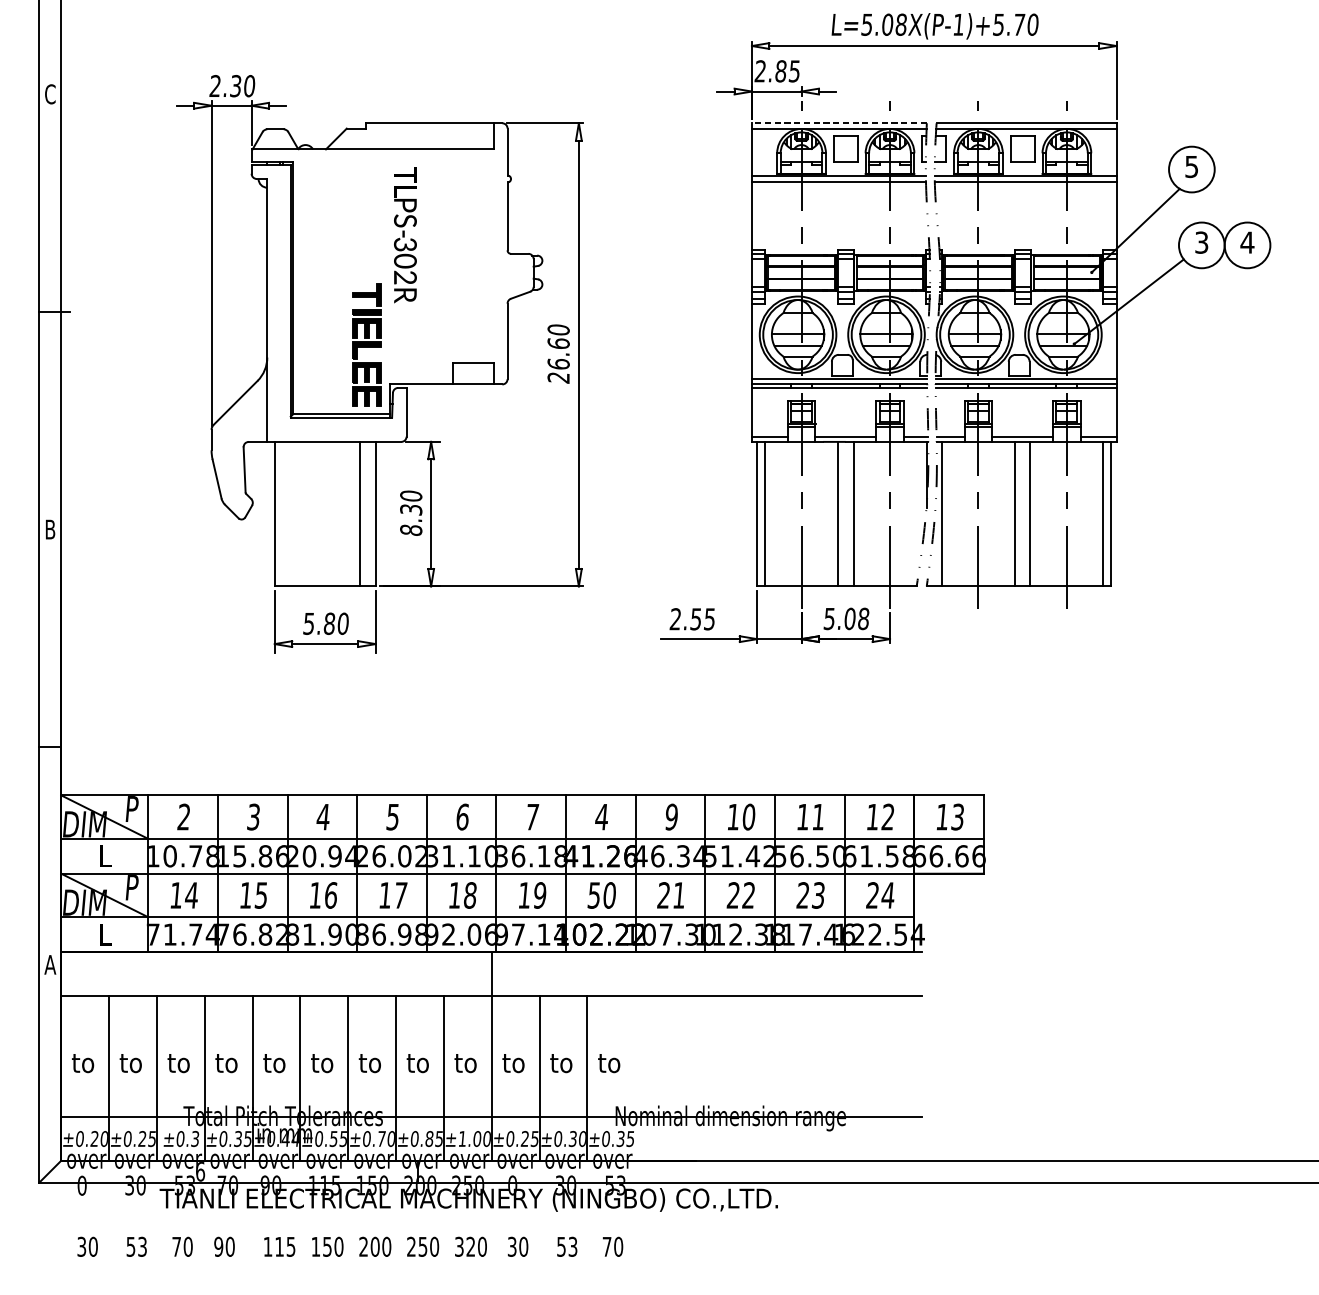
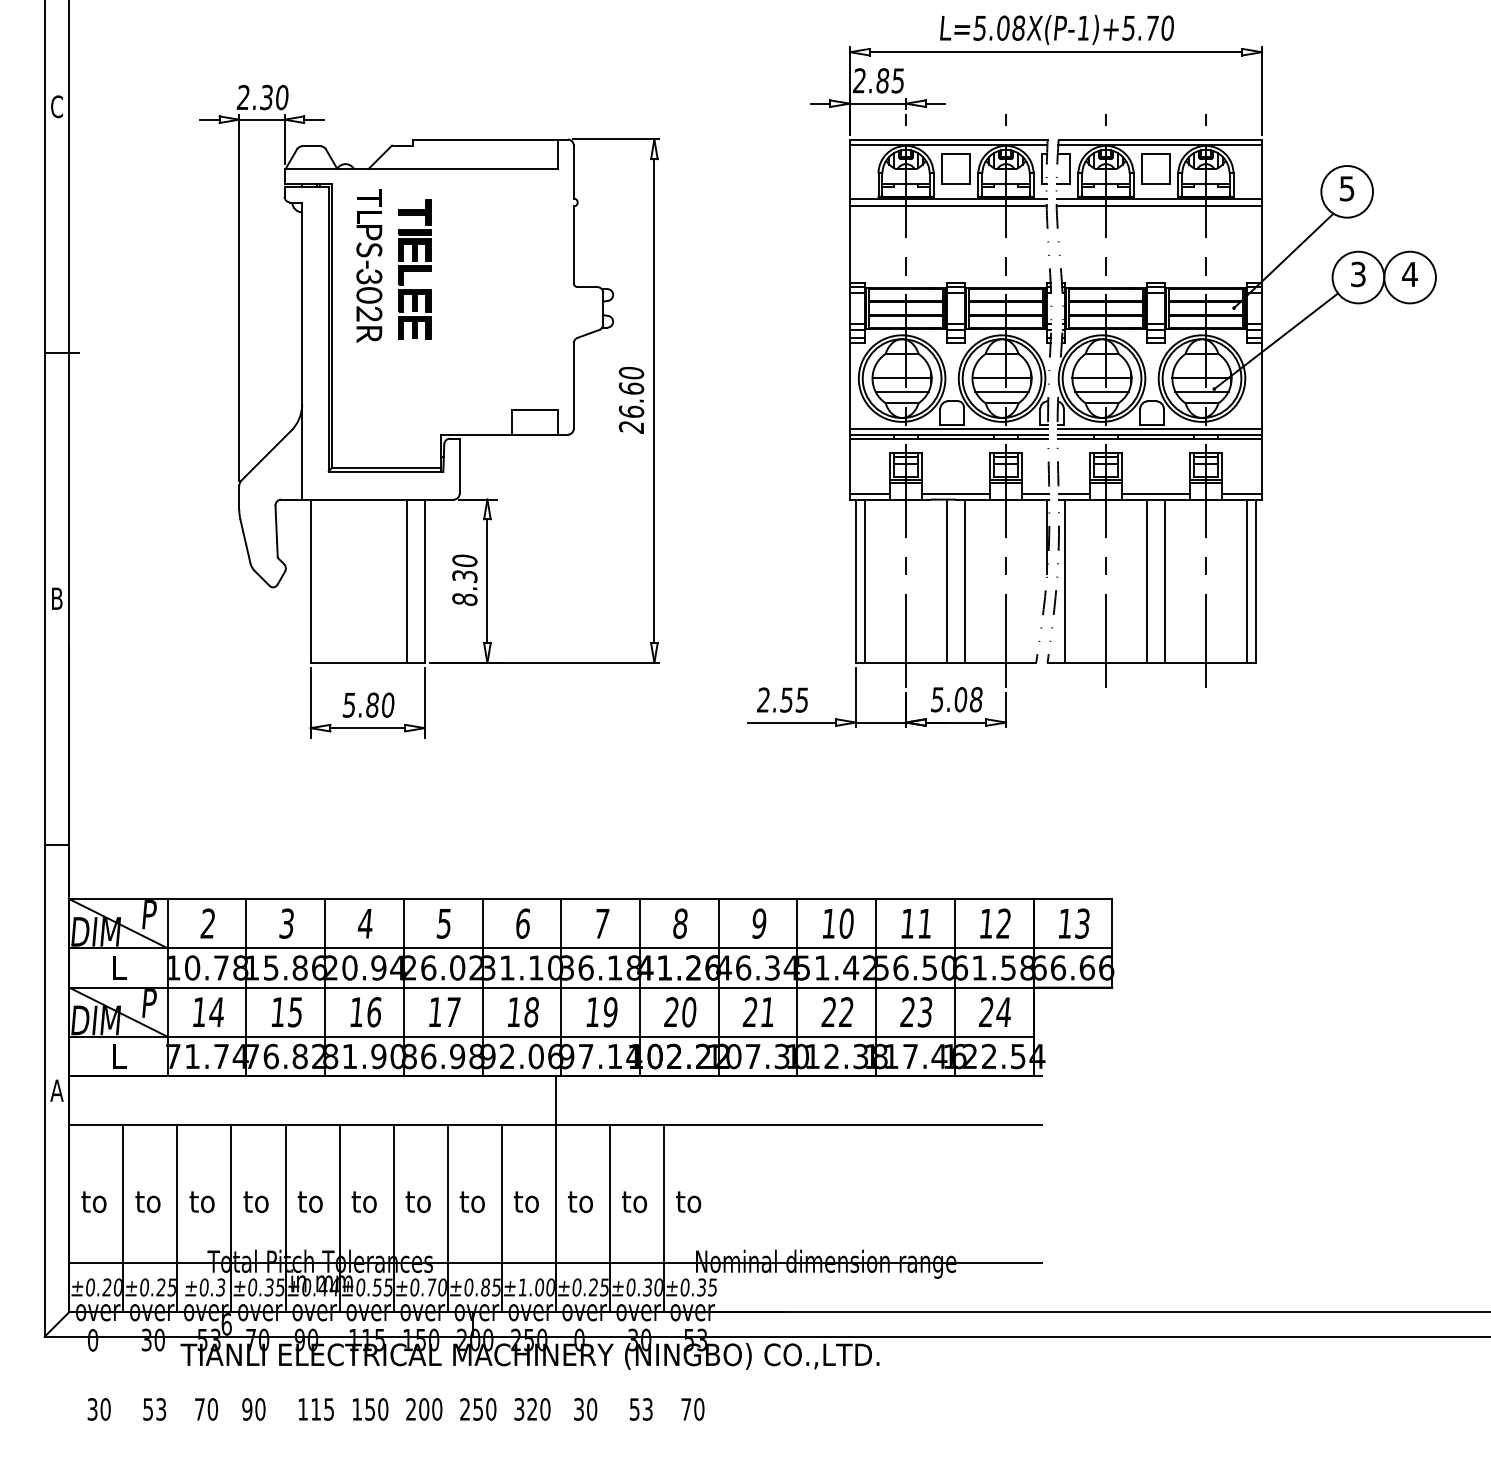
line: (839, 123) -> (948, 139), dashed -> solid
text: (405, 234) -> (369, 265), moved
part: (366, 345) -> (414, 269), moved
text: (601, 816) -> (679, 923), 4 -> 8
text: (594, 895) -> (671, 1012), 50 -> 20

